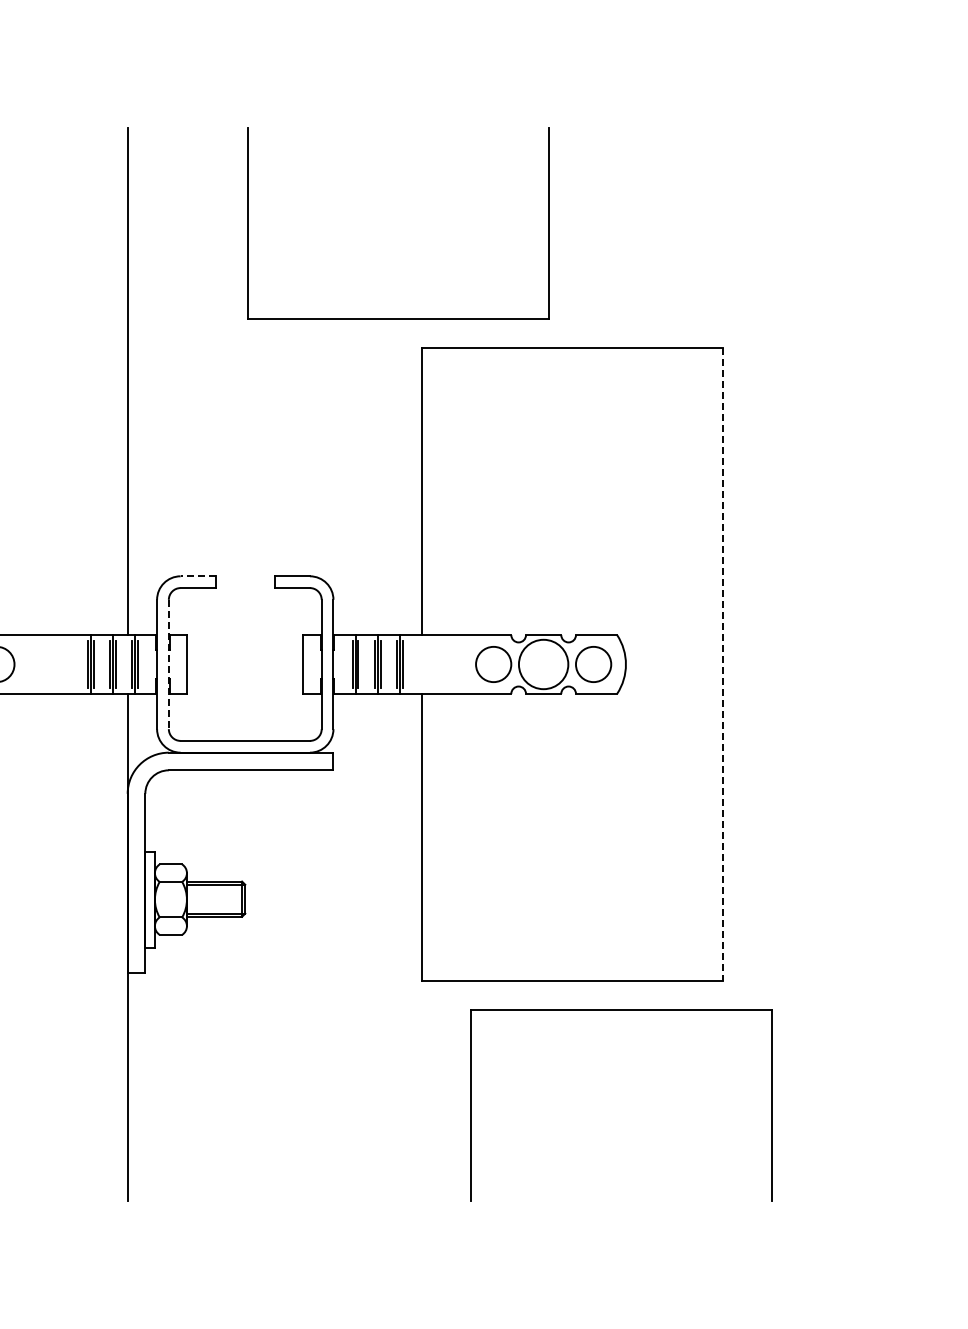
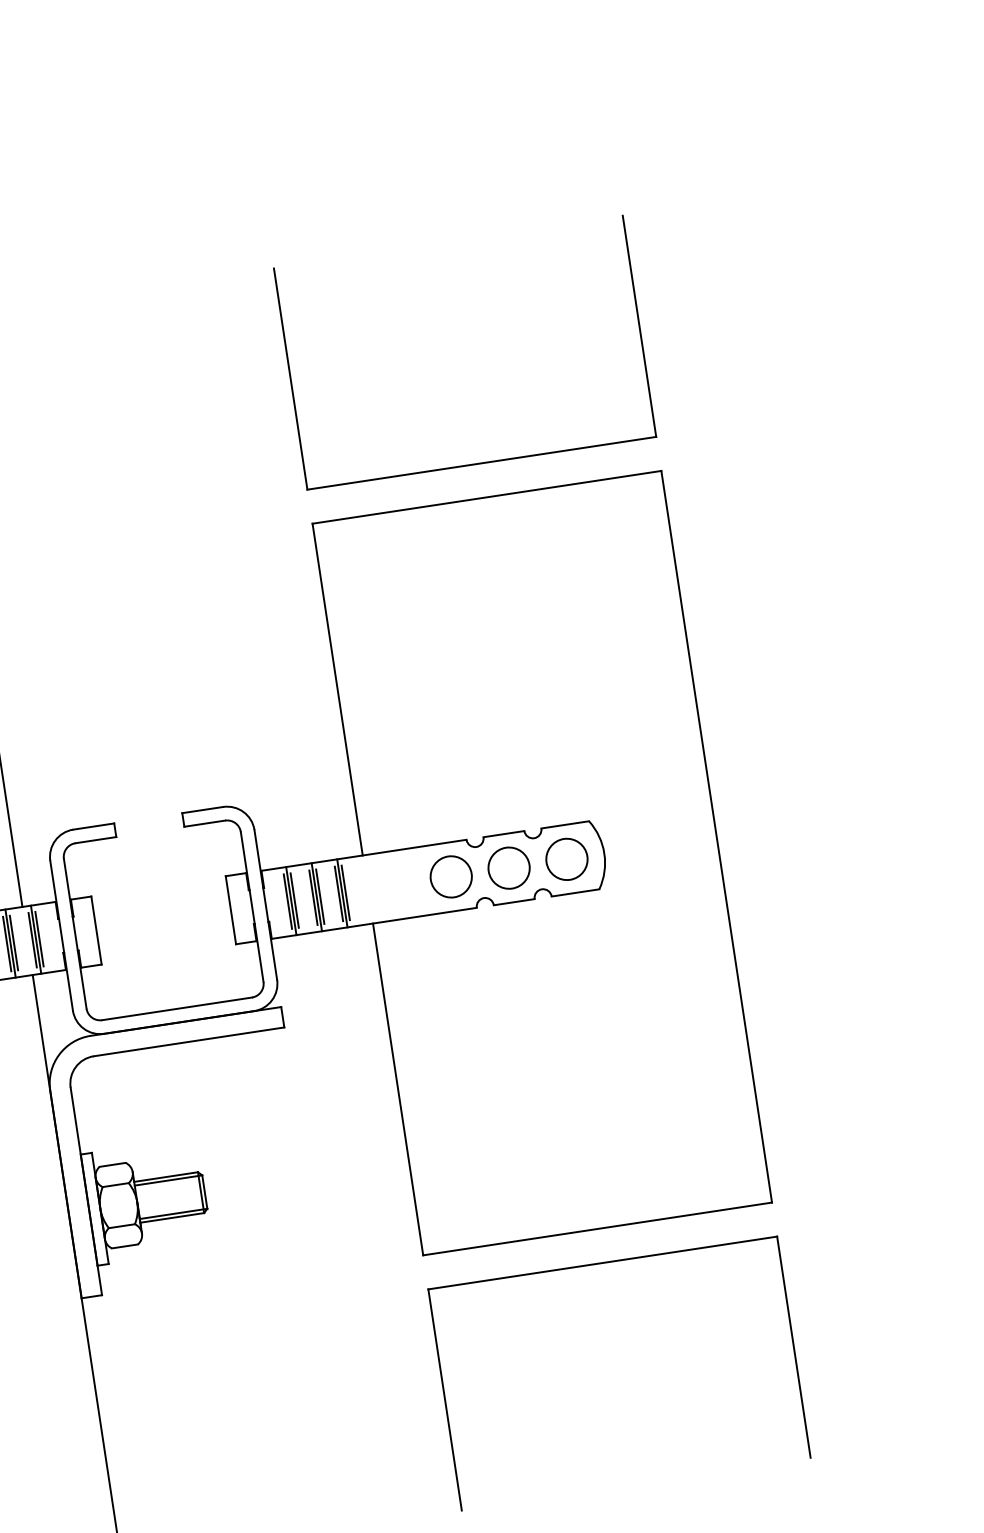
part: (398, 318) -> (481, 462), moved
line: (198, 576) -> (94, 826), dashed -> solid
line: (168, 664) -> (74, 933), dashed -> solid
circle: (543, 664) -> (508, 868), size x0.71
line: (722, 664) -> (716, 836), dashed -> solid
part: (621, 1010) -> (603, 1263), moved

